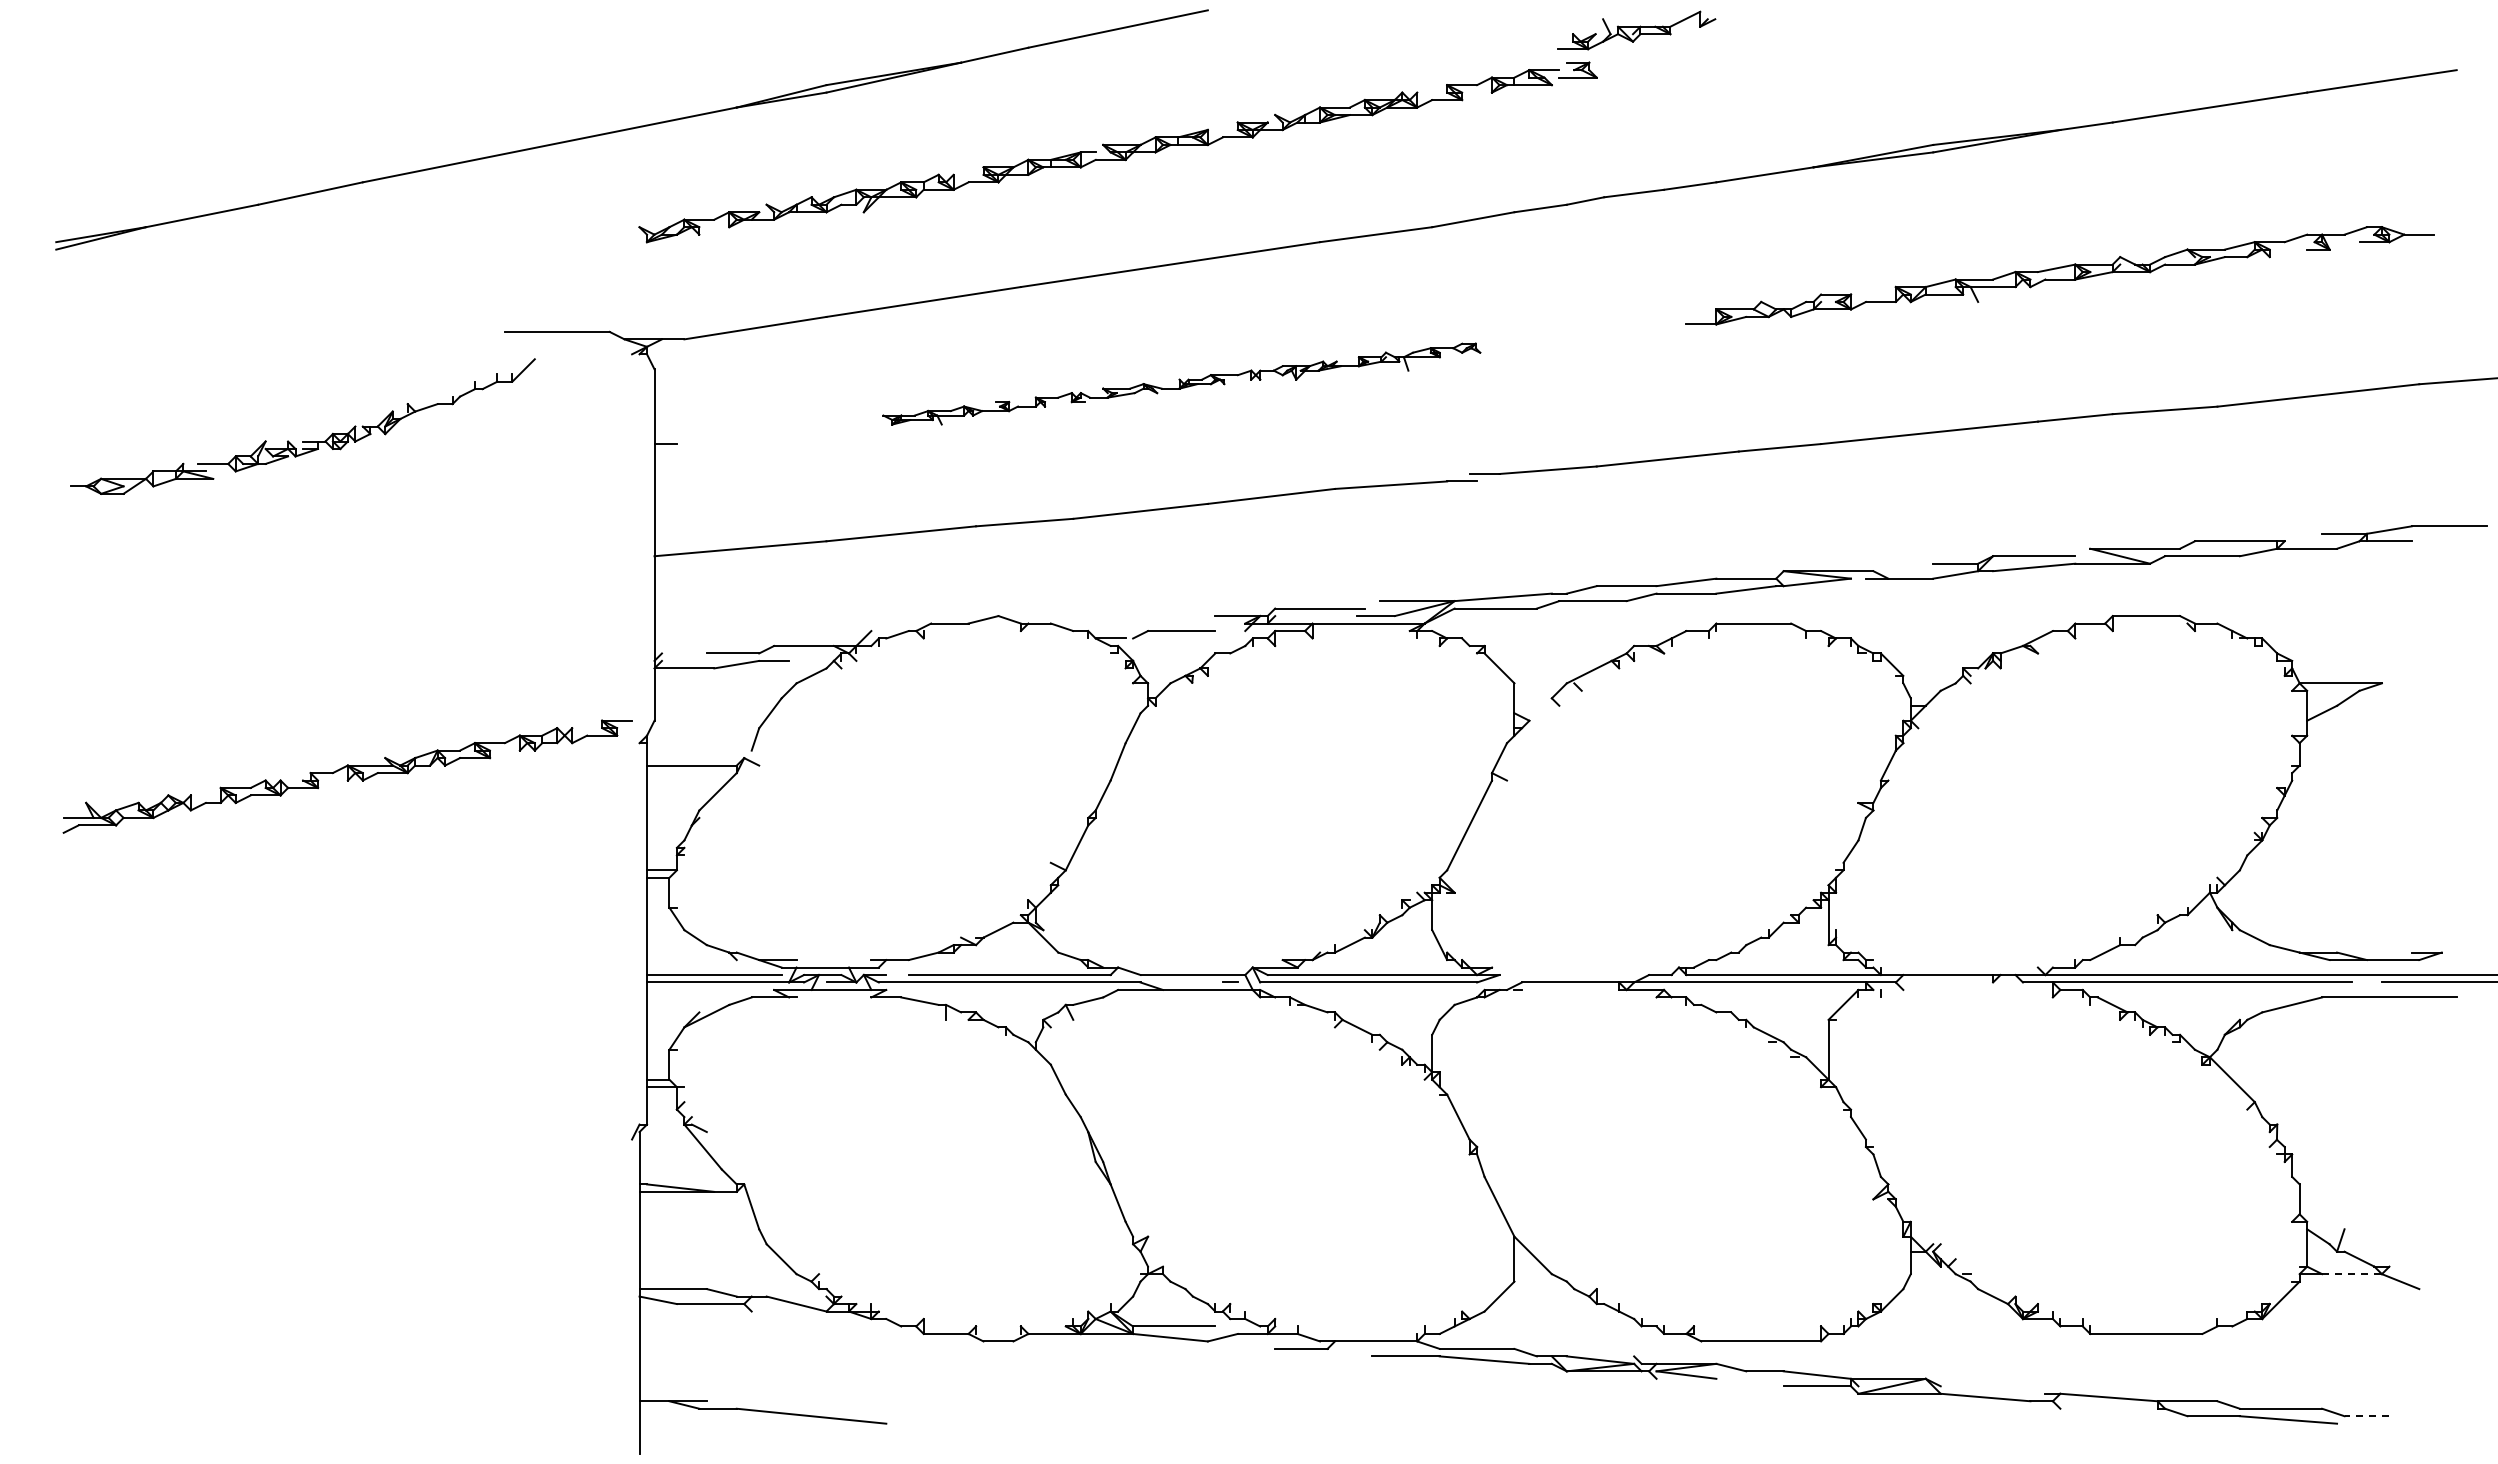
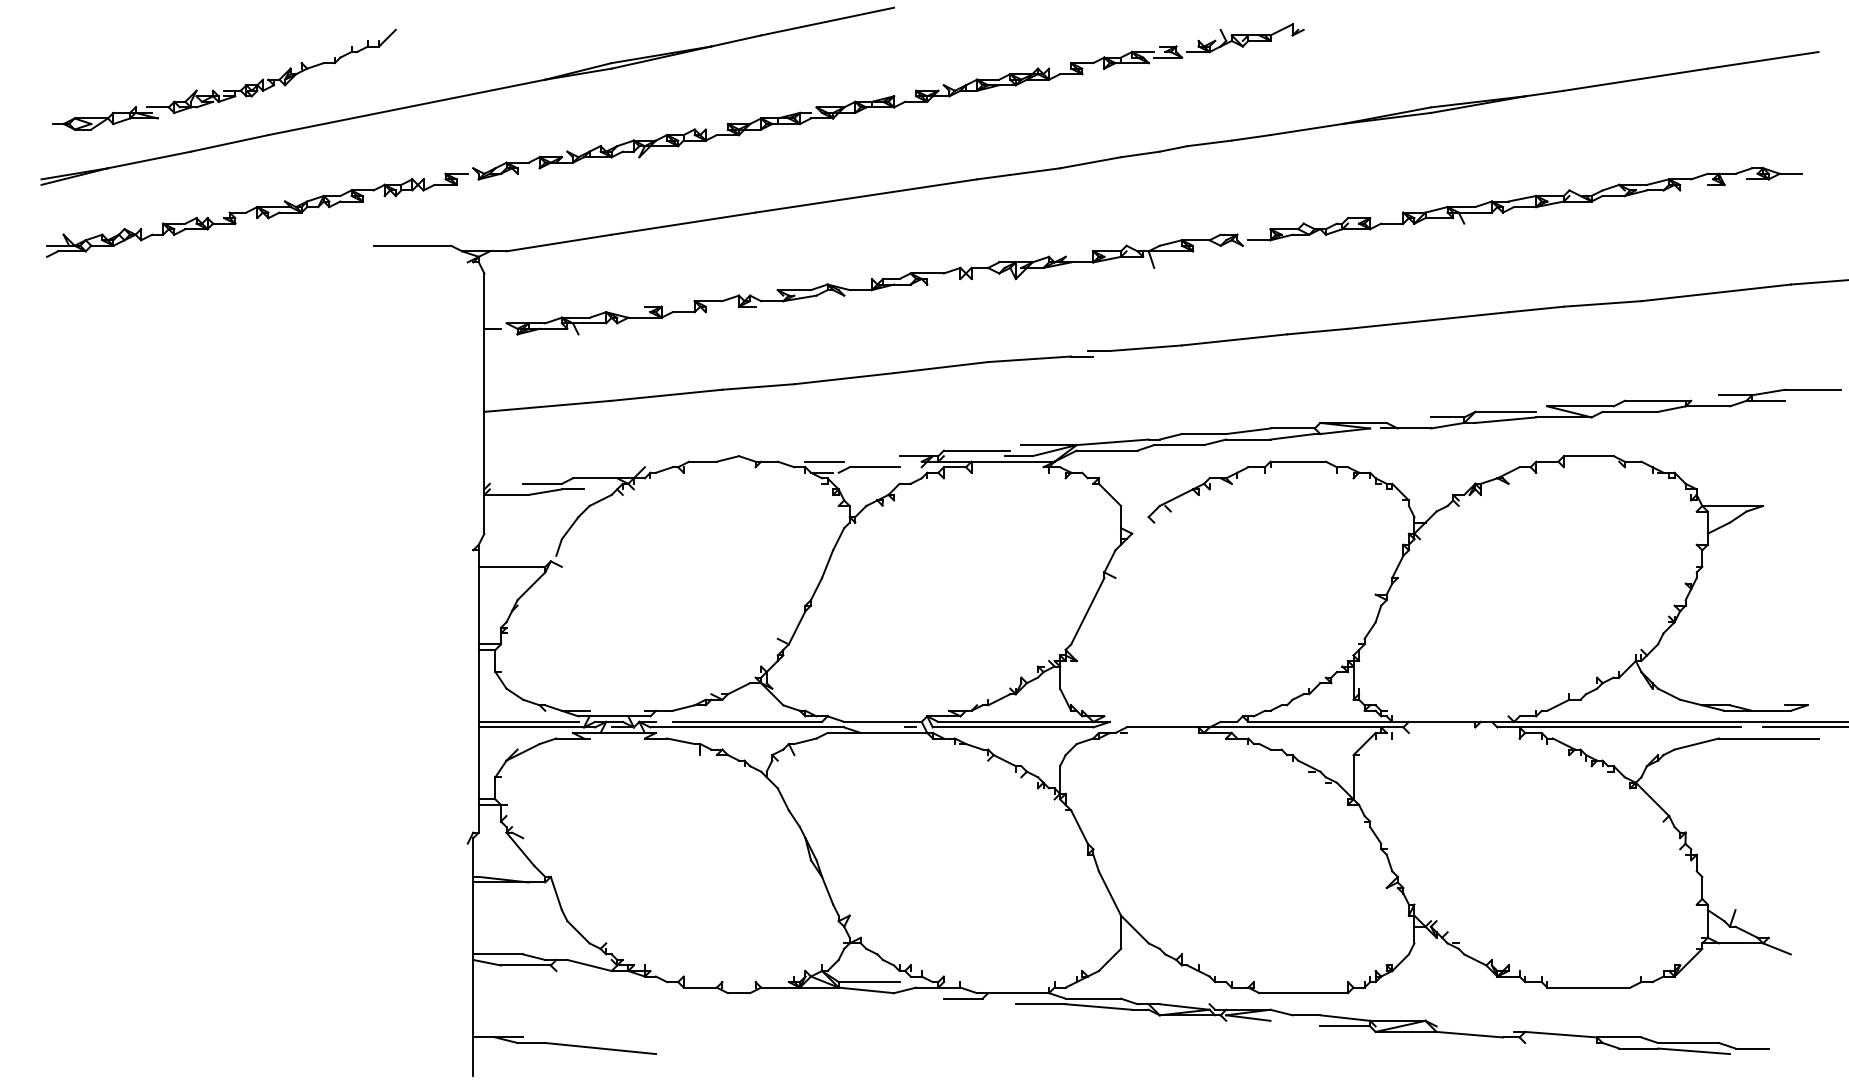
part: (1636, 30) -> (1245, 38), moved
part: (1181, 383) -> (874, 284), size x1.67
part: (302, 441) -> (223, 90), moved
line: (1114, 623) -> (824, 461), added
part: (347, 776) -> (257, 215), moved
line: (2352, 1274) -> (1741, 943), dashed -> solid
line: (2366, 1416) -> (1751, 1048), dashed -> solid

